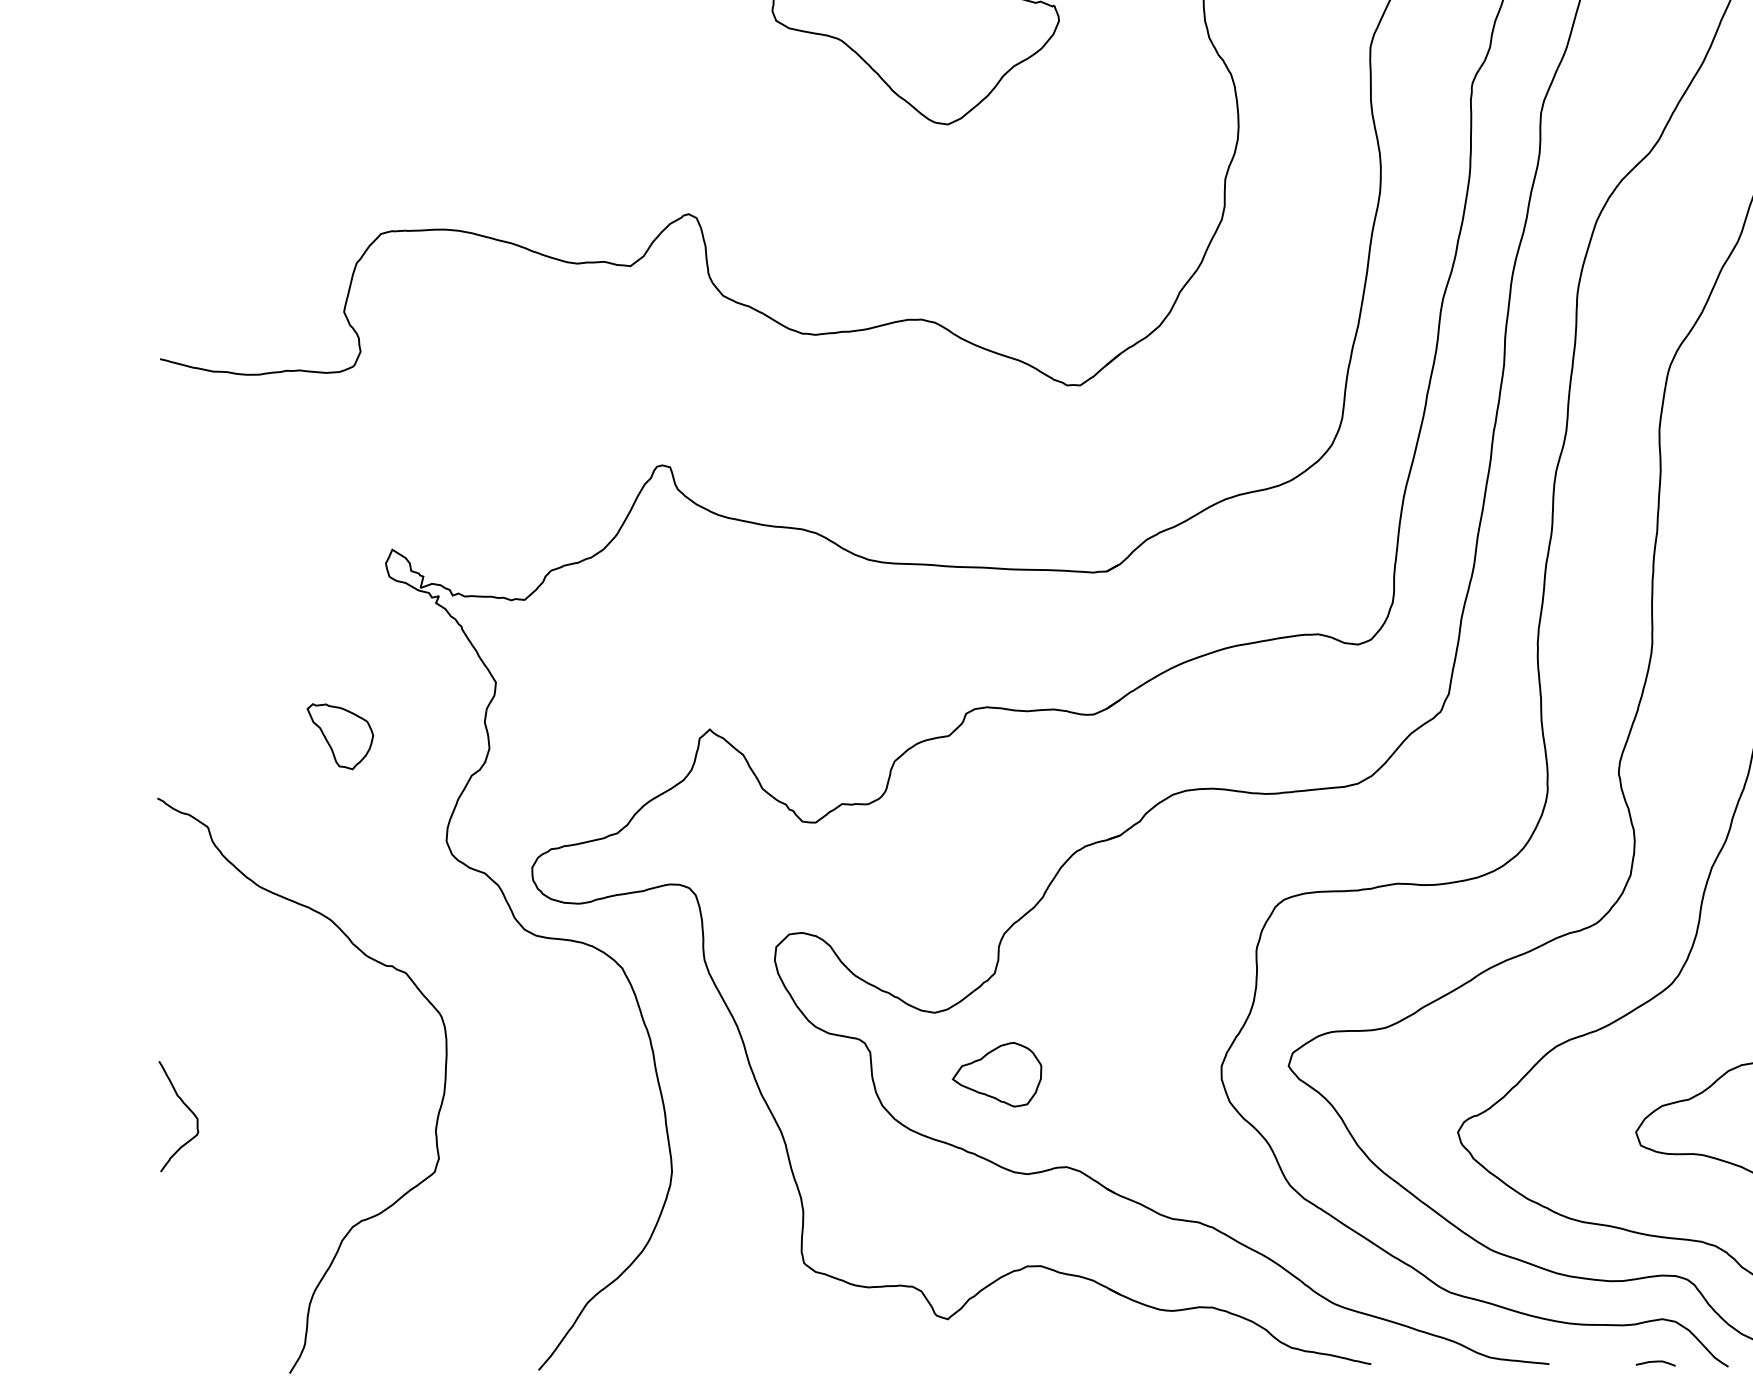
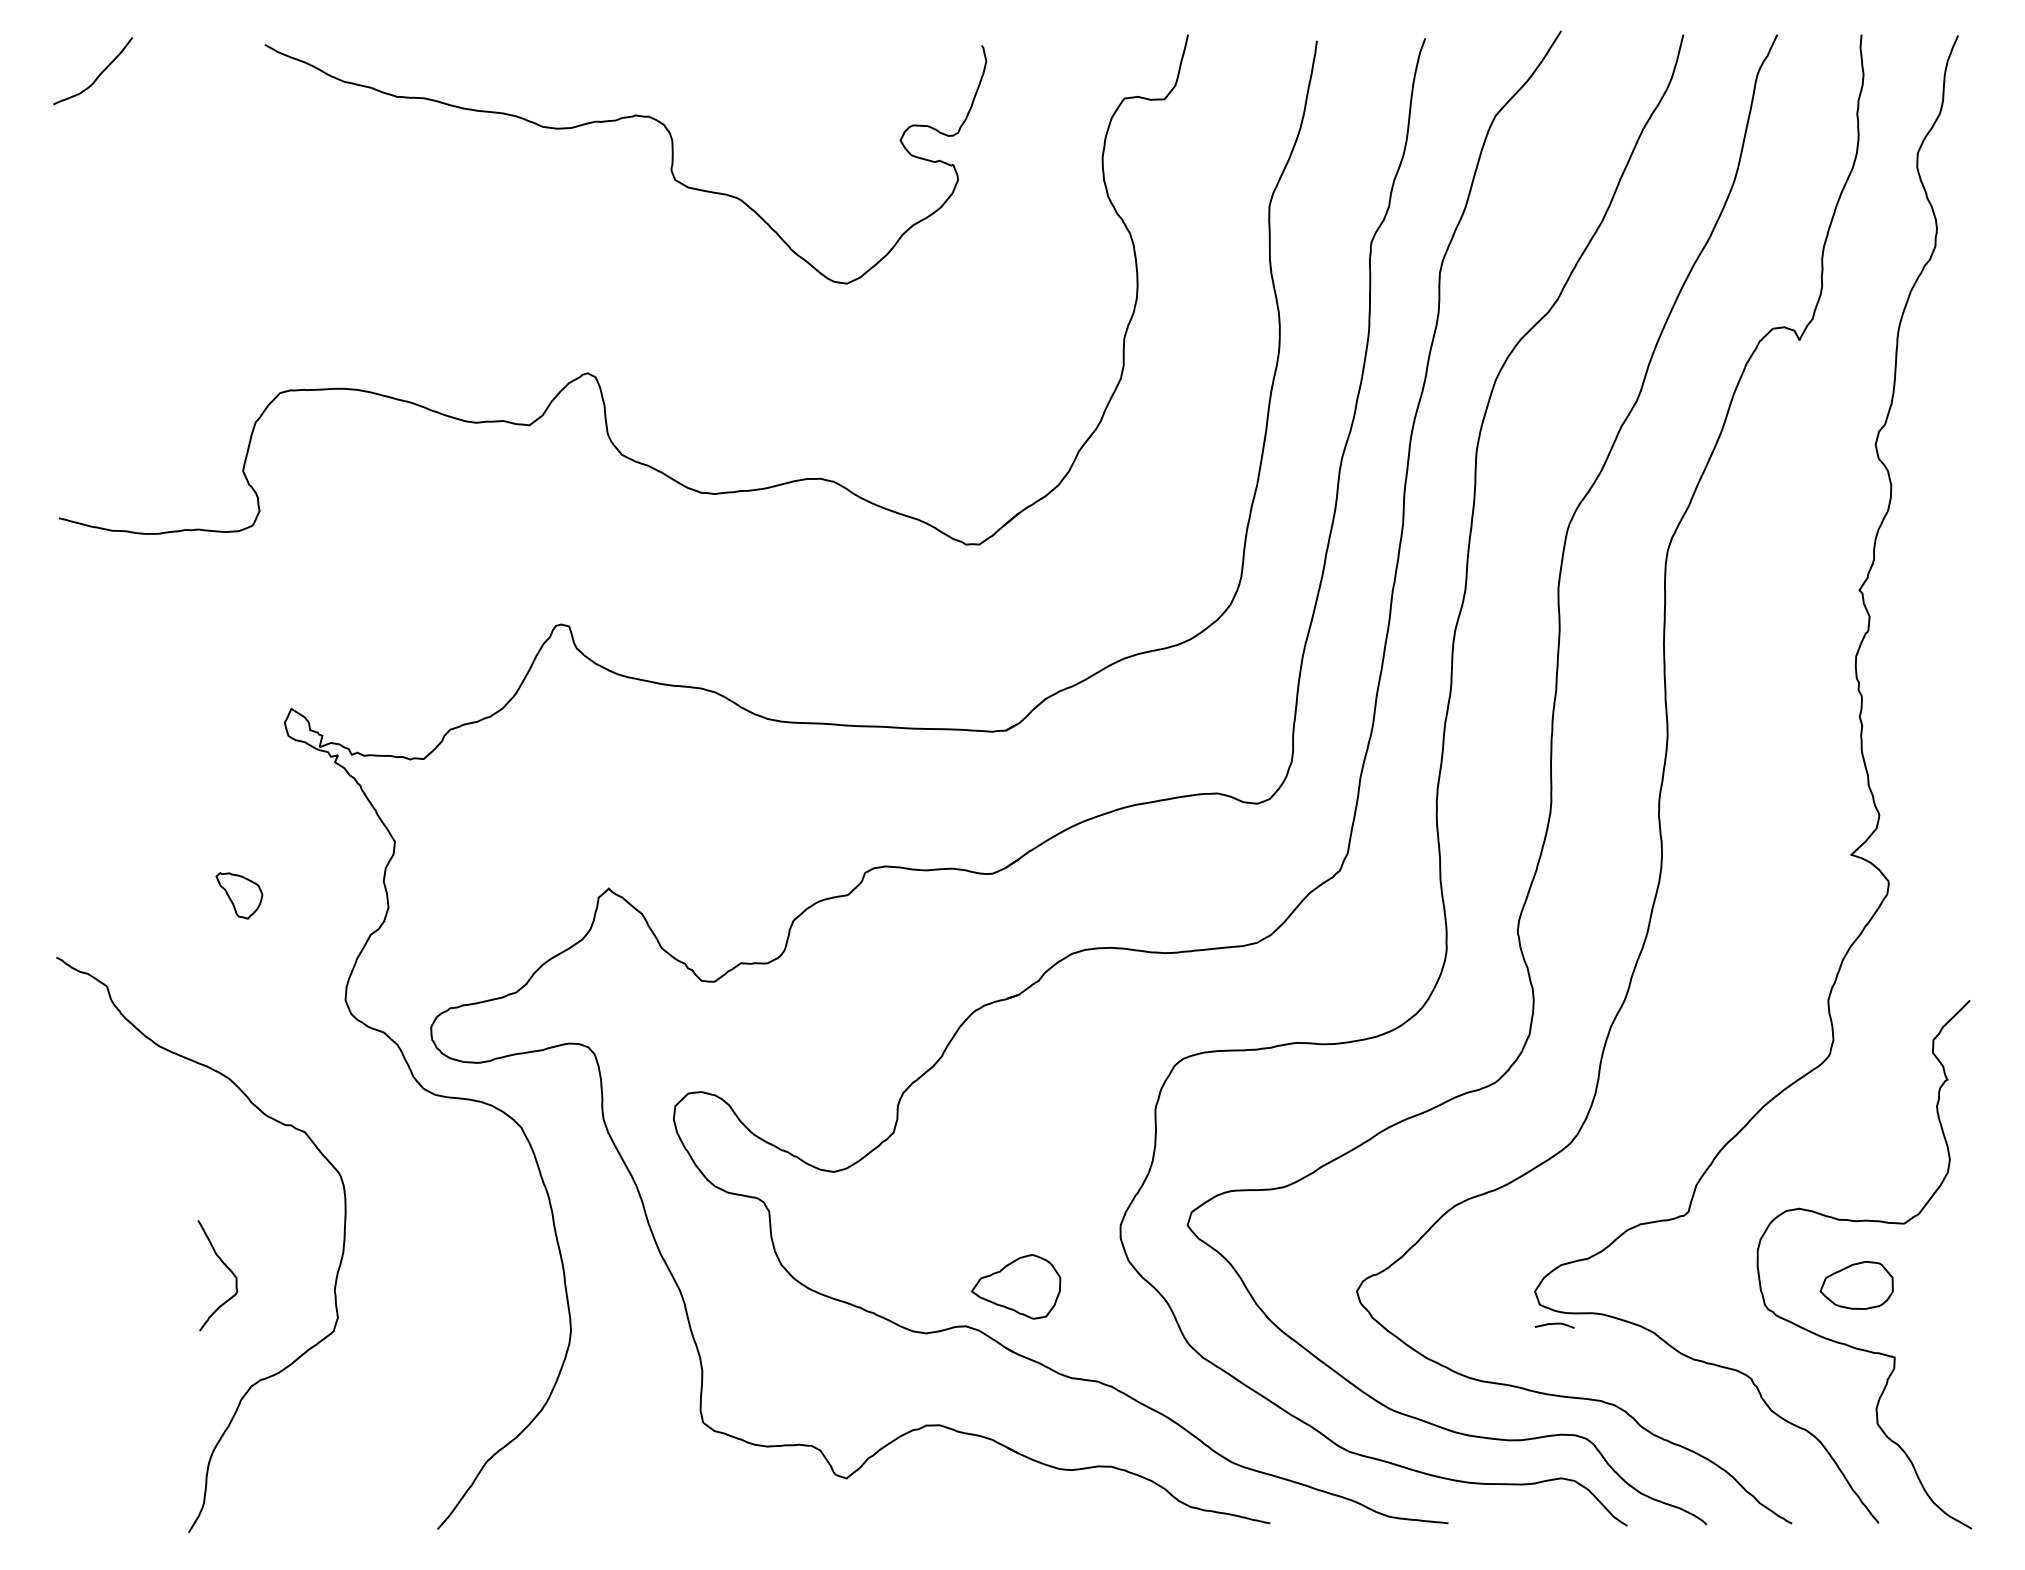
part: (340, 736) -> (239, 895), size x0.7
part: (996, 1074) -> (1015, 1286), moved
curve: (186, 1107) -> (225, 1266), moved
curve: (1655, 1362) -> (1554, 1324), moved

